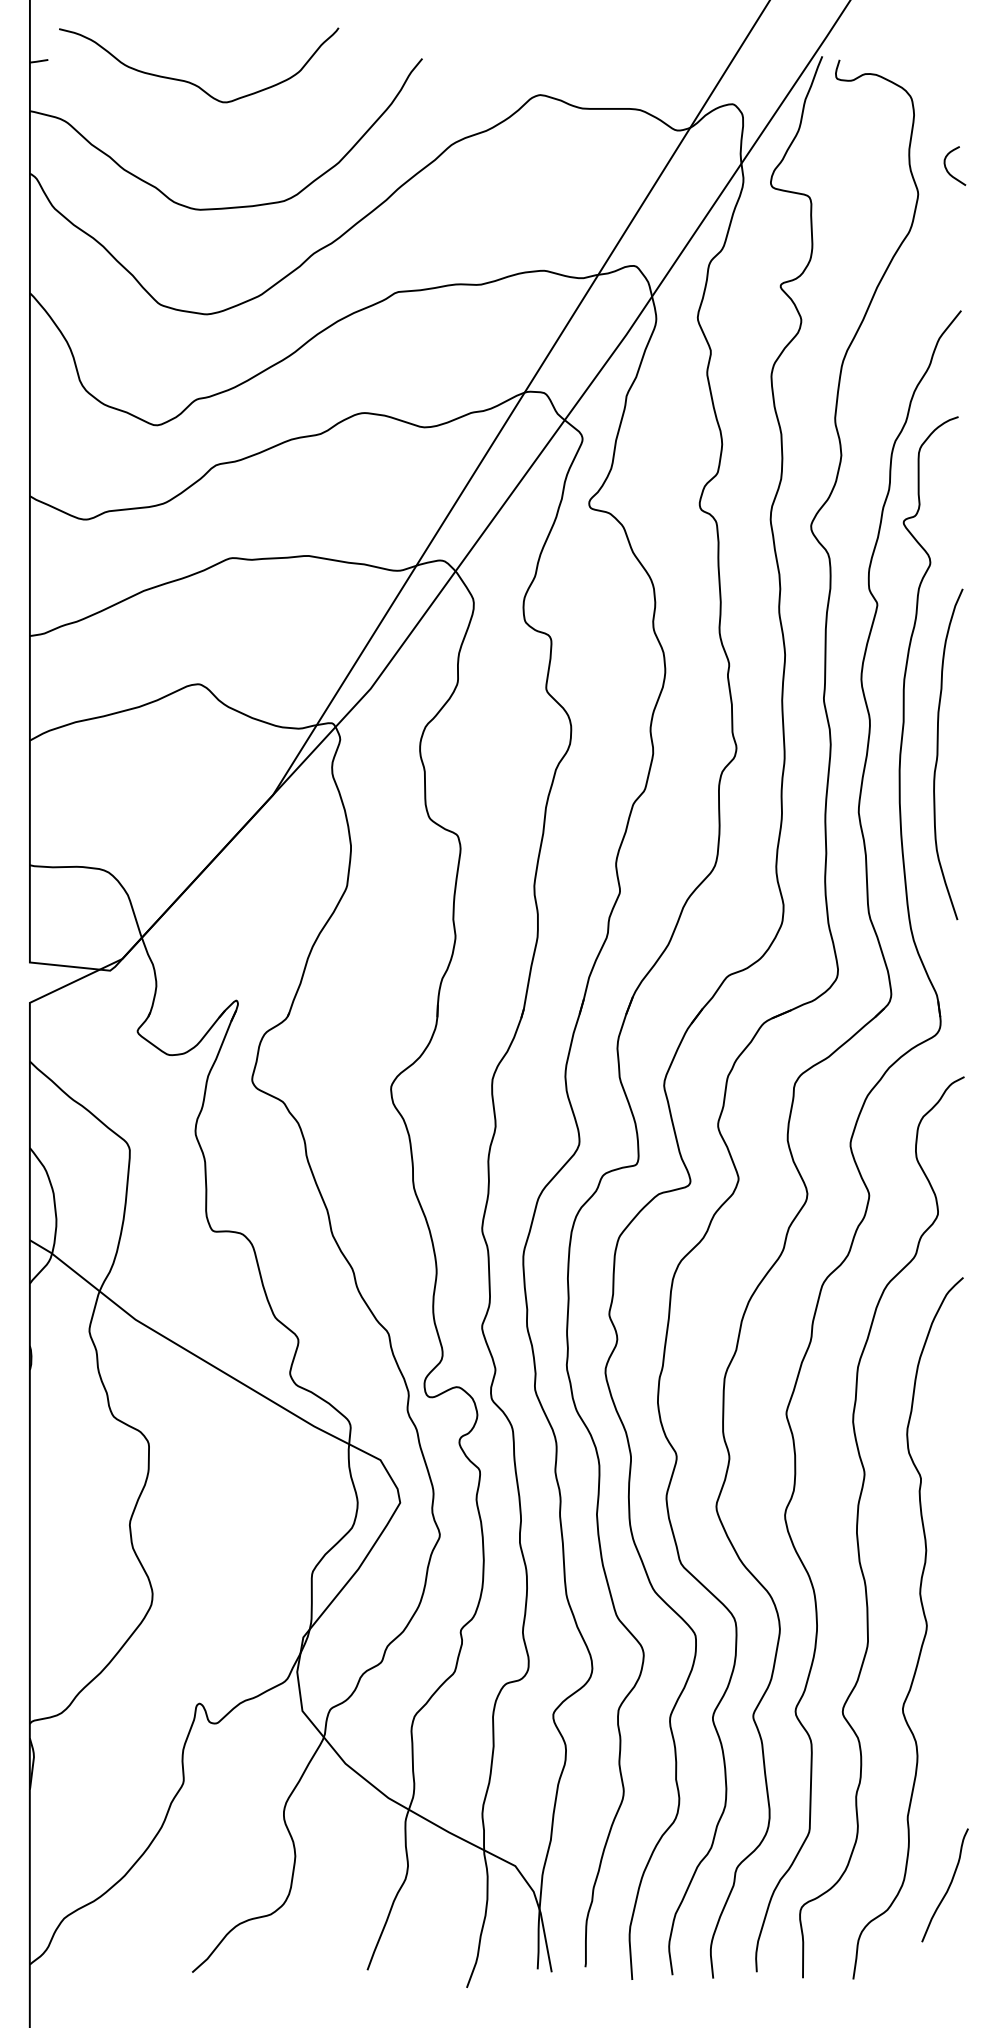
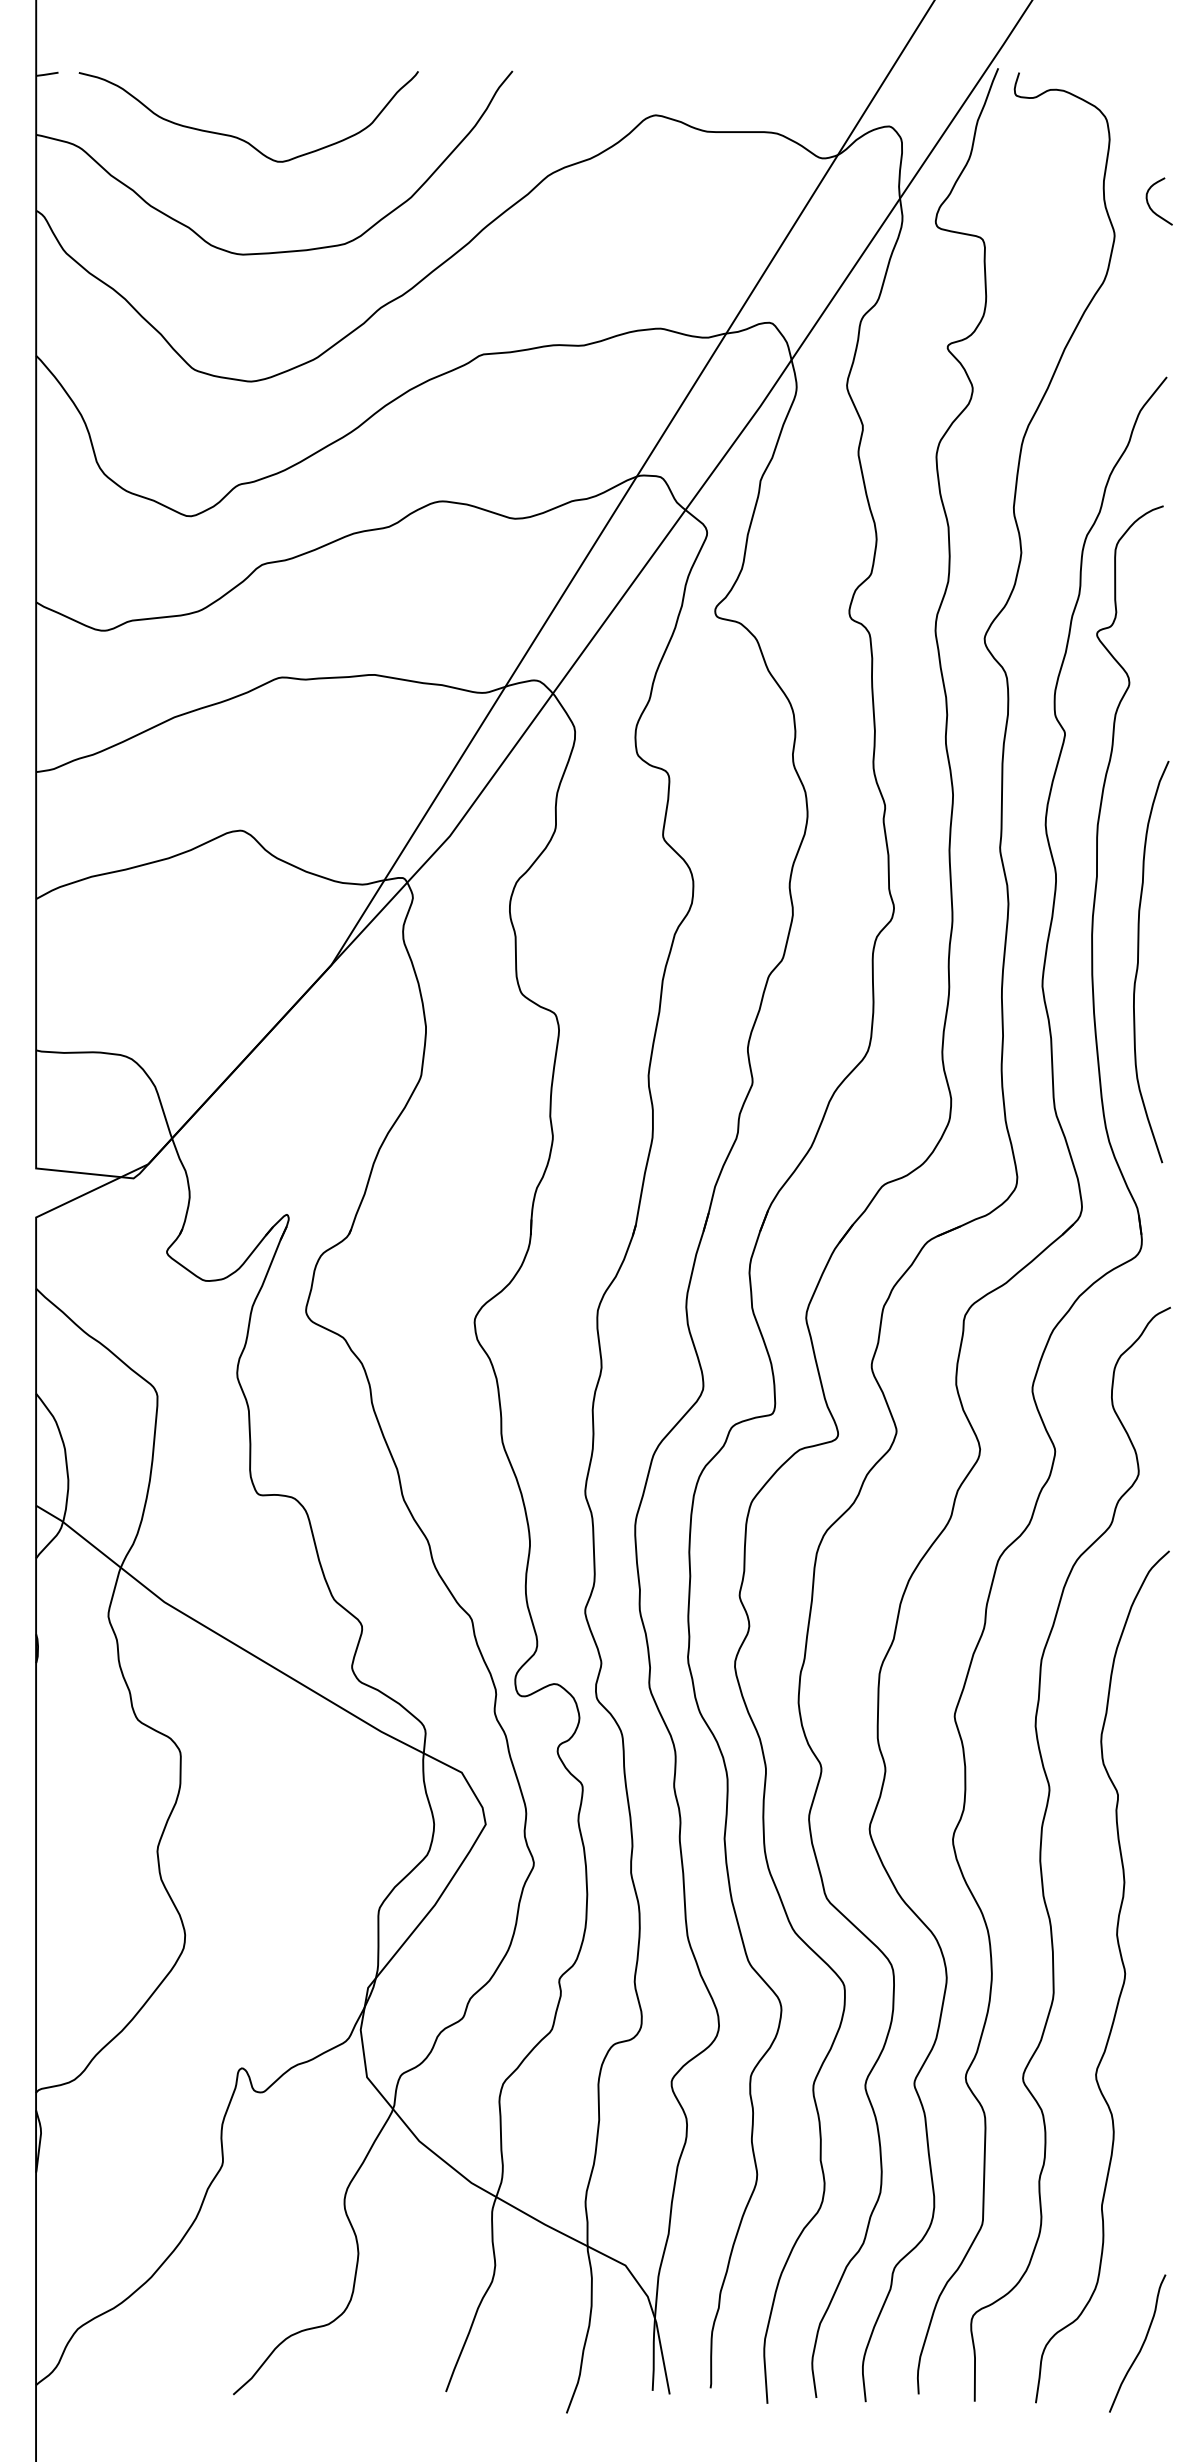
curve: (194, 83) -> (243, 138), moved
curve: (938, 754) -> (1139, 962), moved
curve: (948, 1886) -> (1141, 2344), moved

